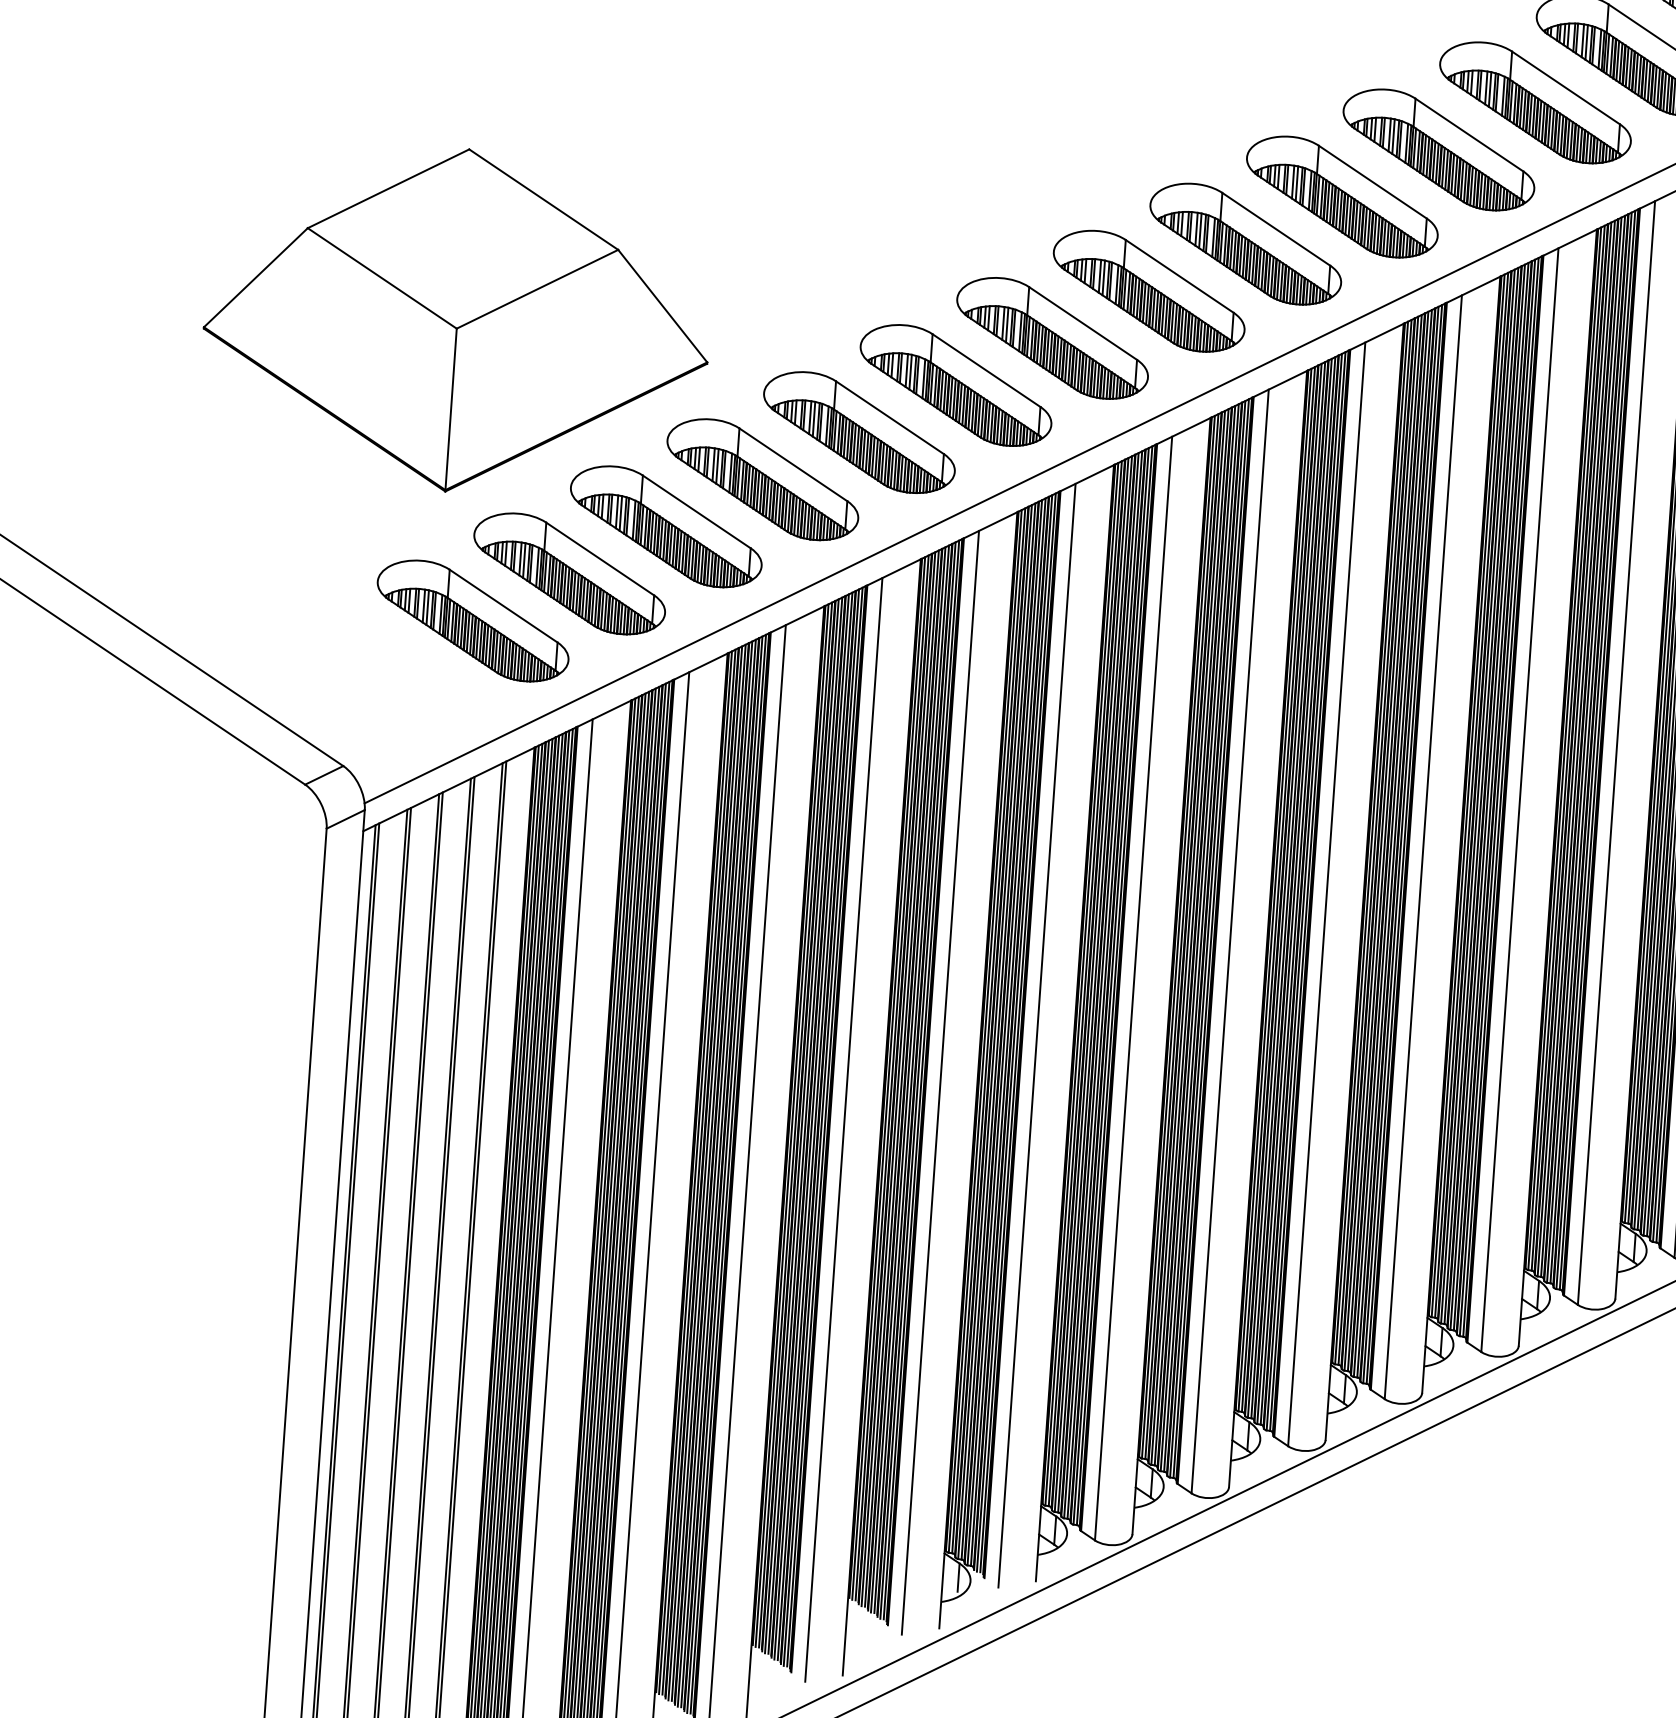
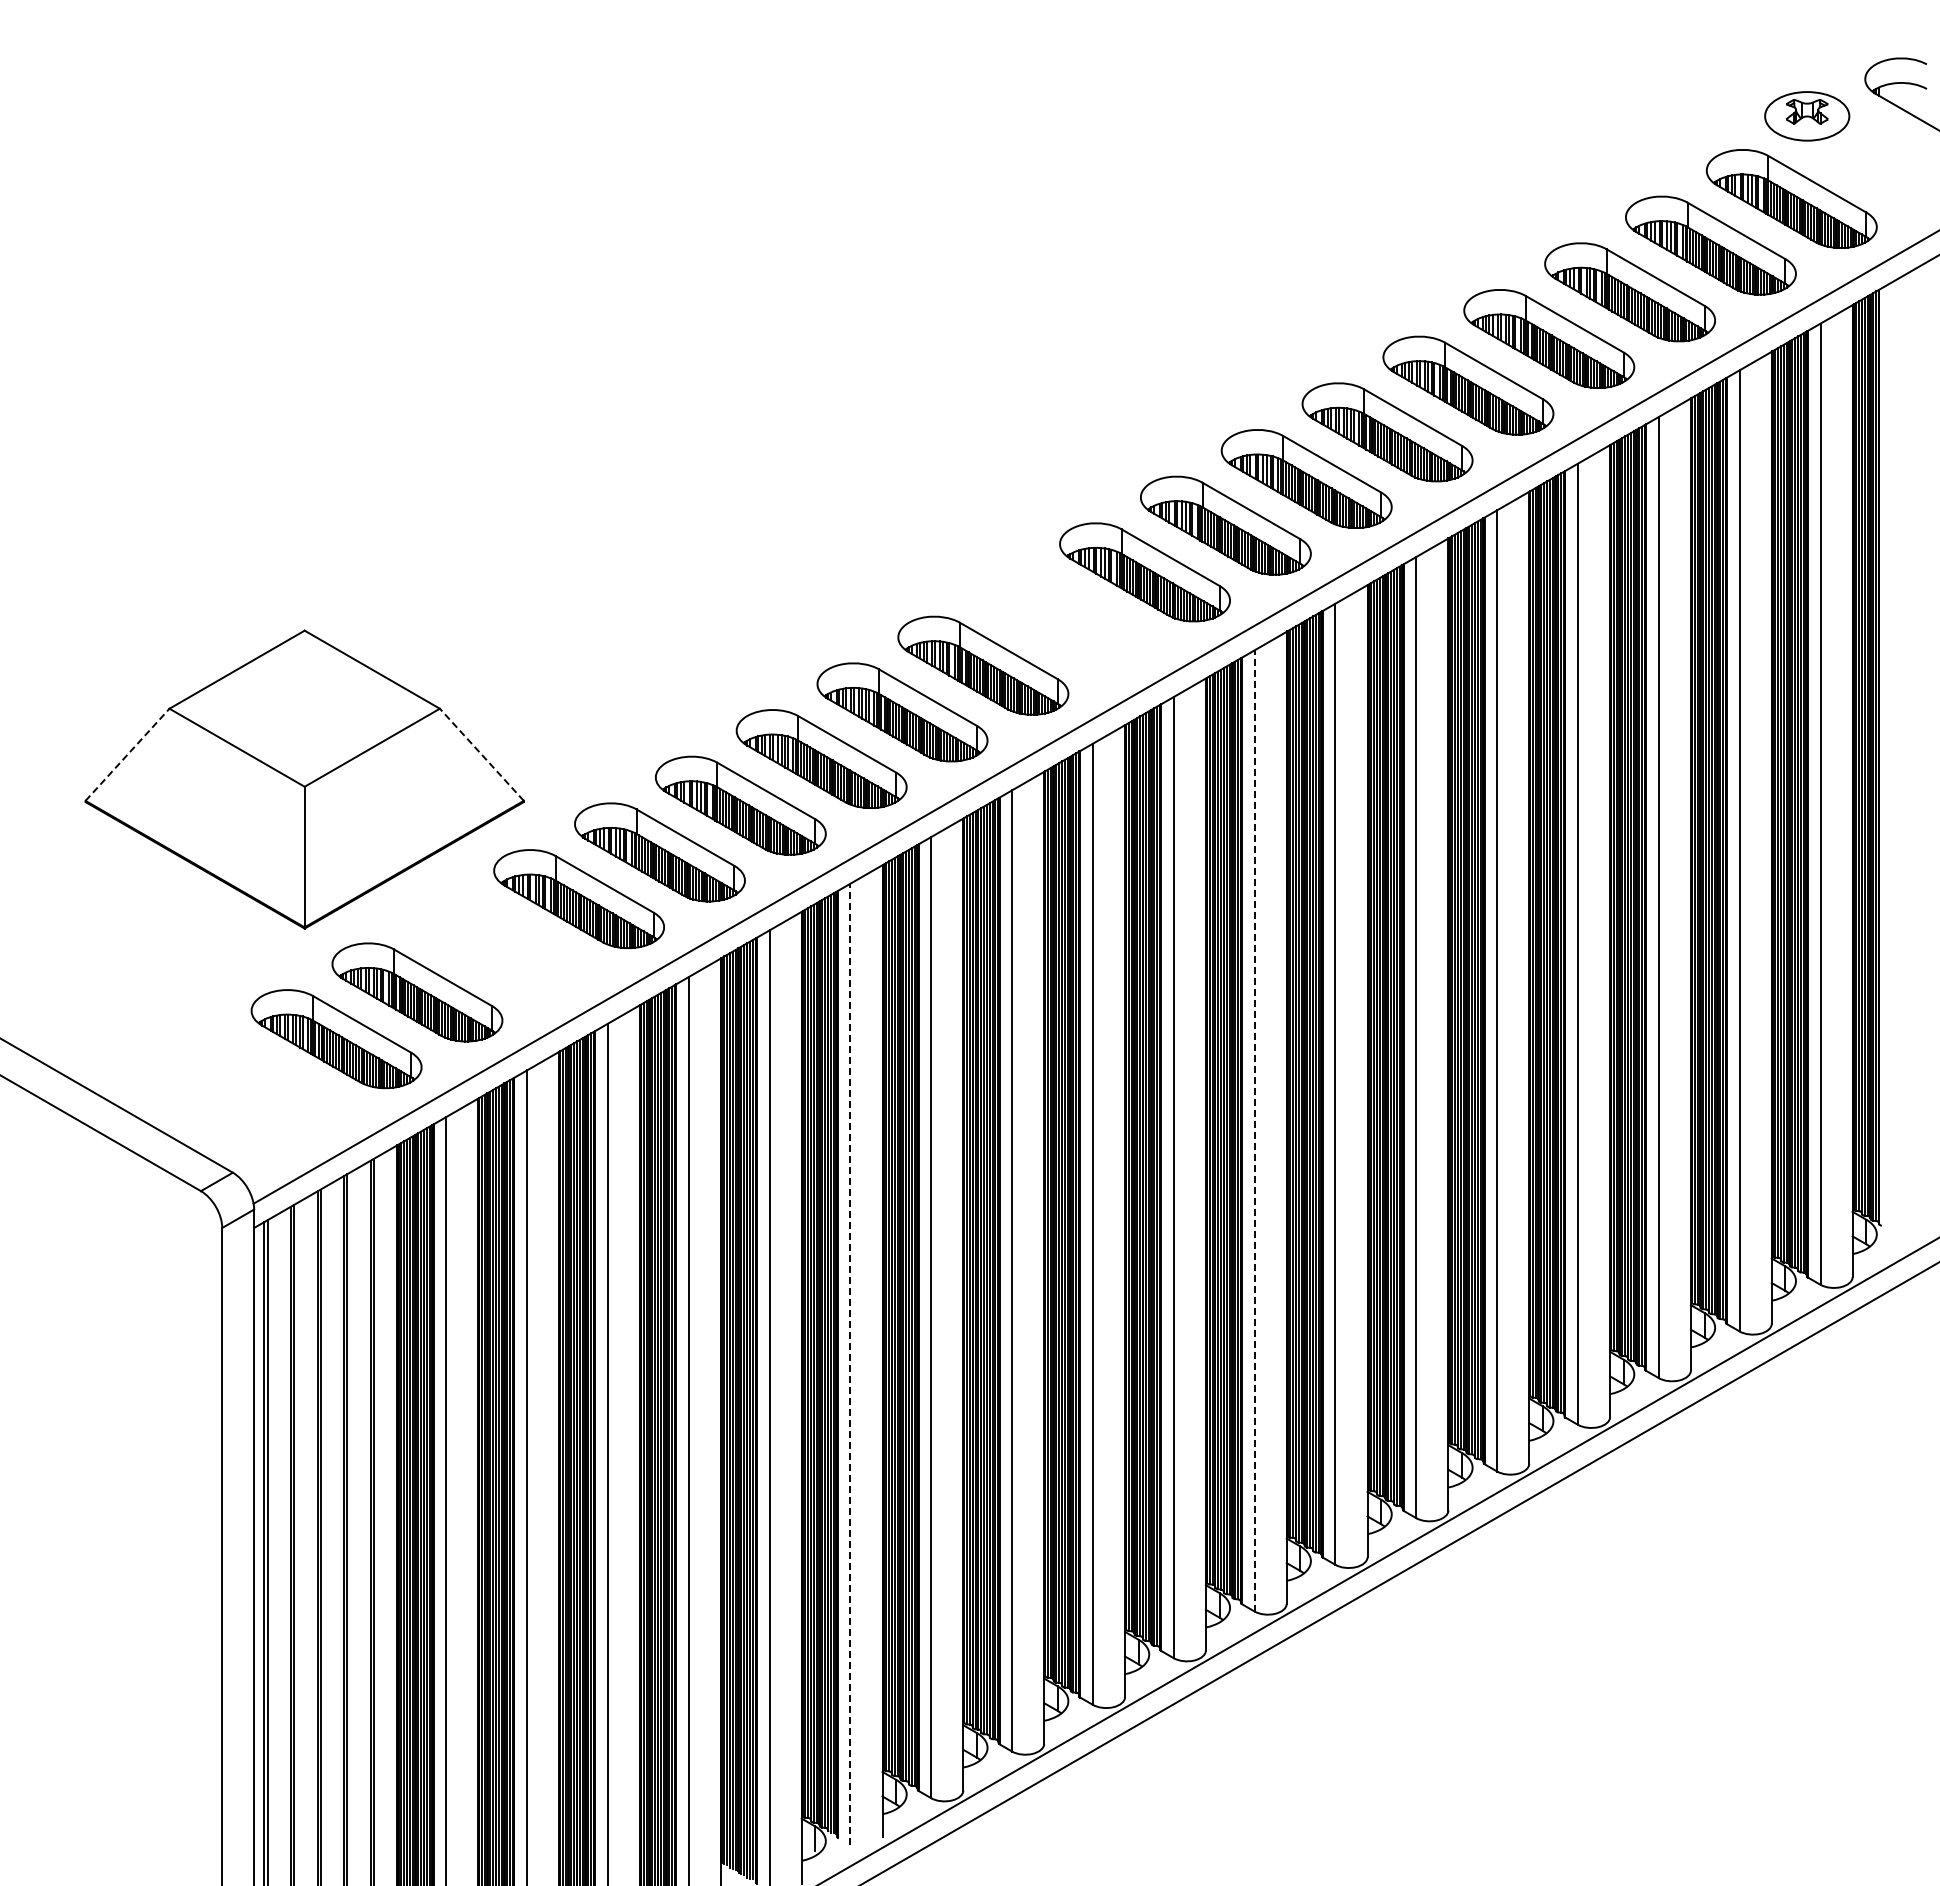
part: (1342, 196) -> (1064, 618), removed
line: (255, 277) -> (127, 754), solid -> dashed
line: (662, 305) -> (481, 754), solid -> dashed
part: (666, 526) -> (498, 945), removed
line: (1519, 799) -> (1254, 1130), solid -> dashed
line: (1037, 1035) -> (850, 1364), solid -> dashed

